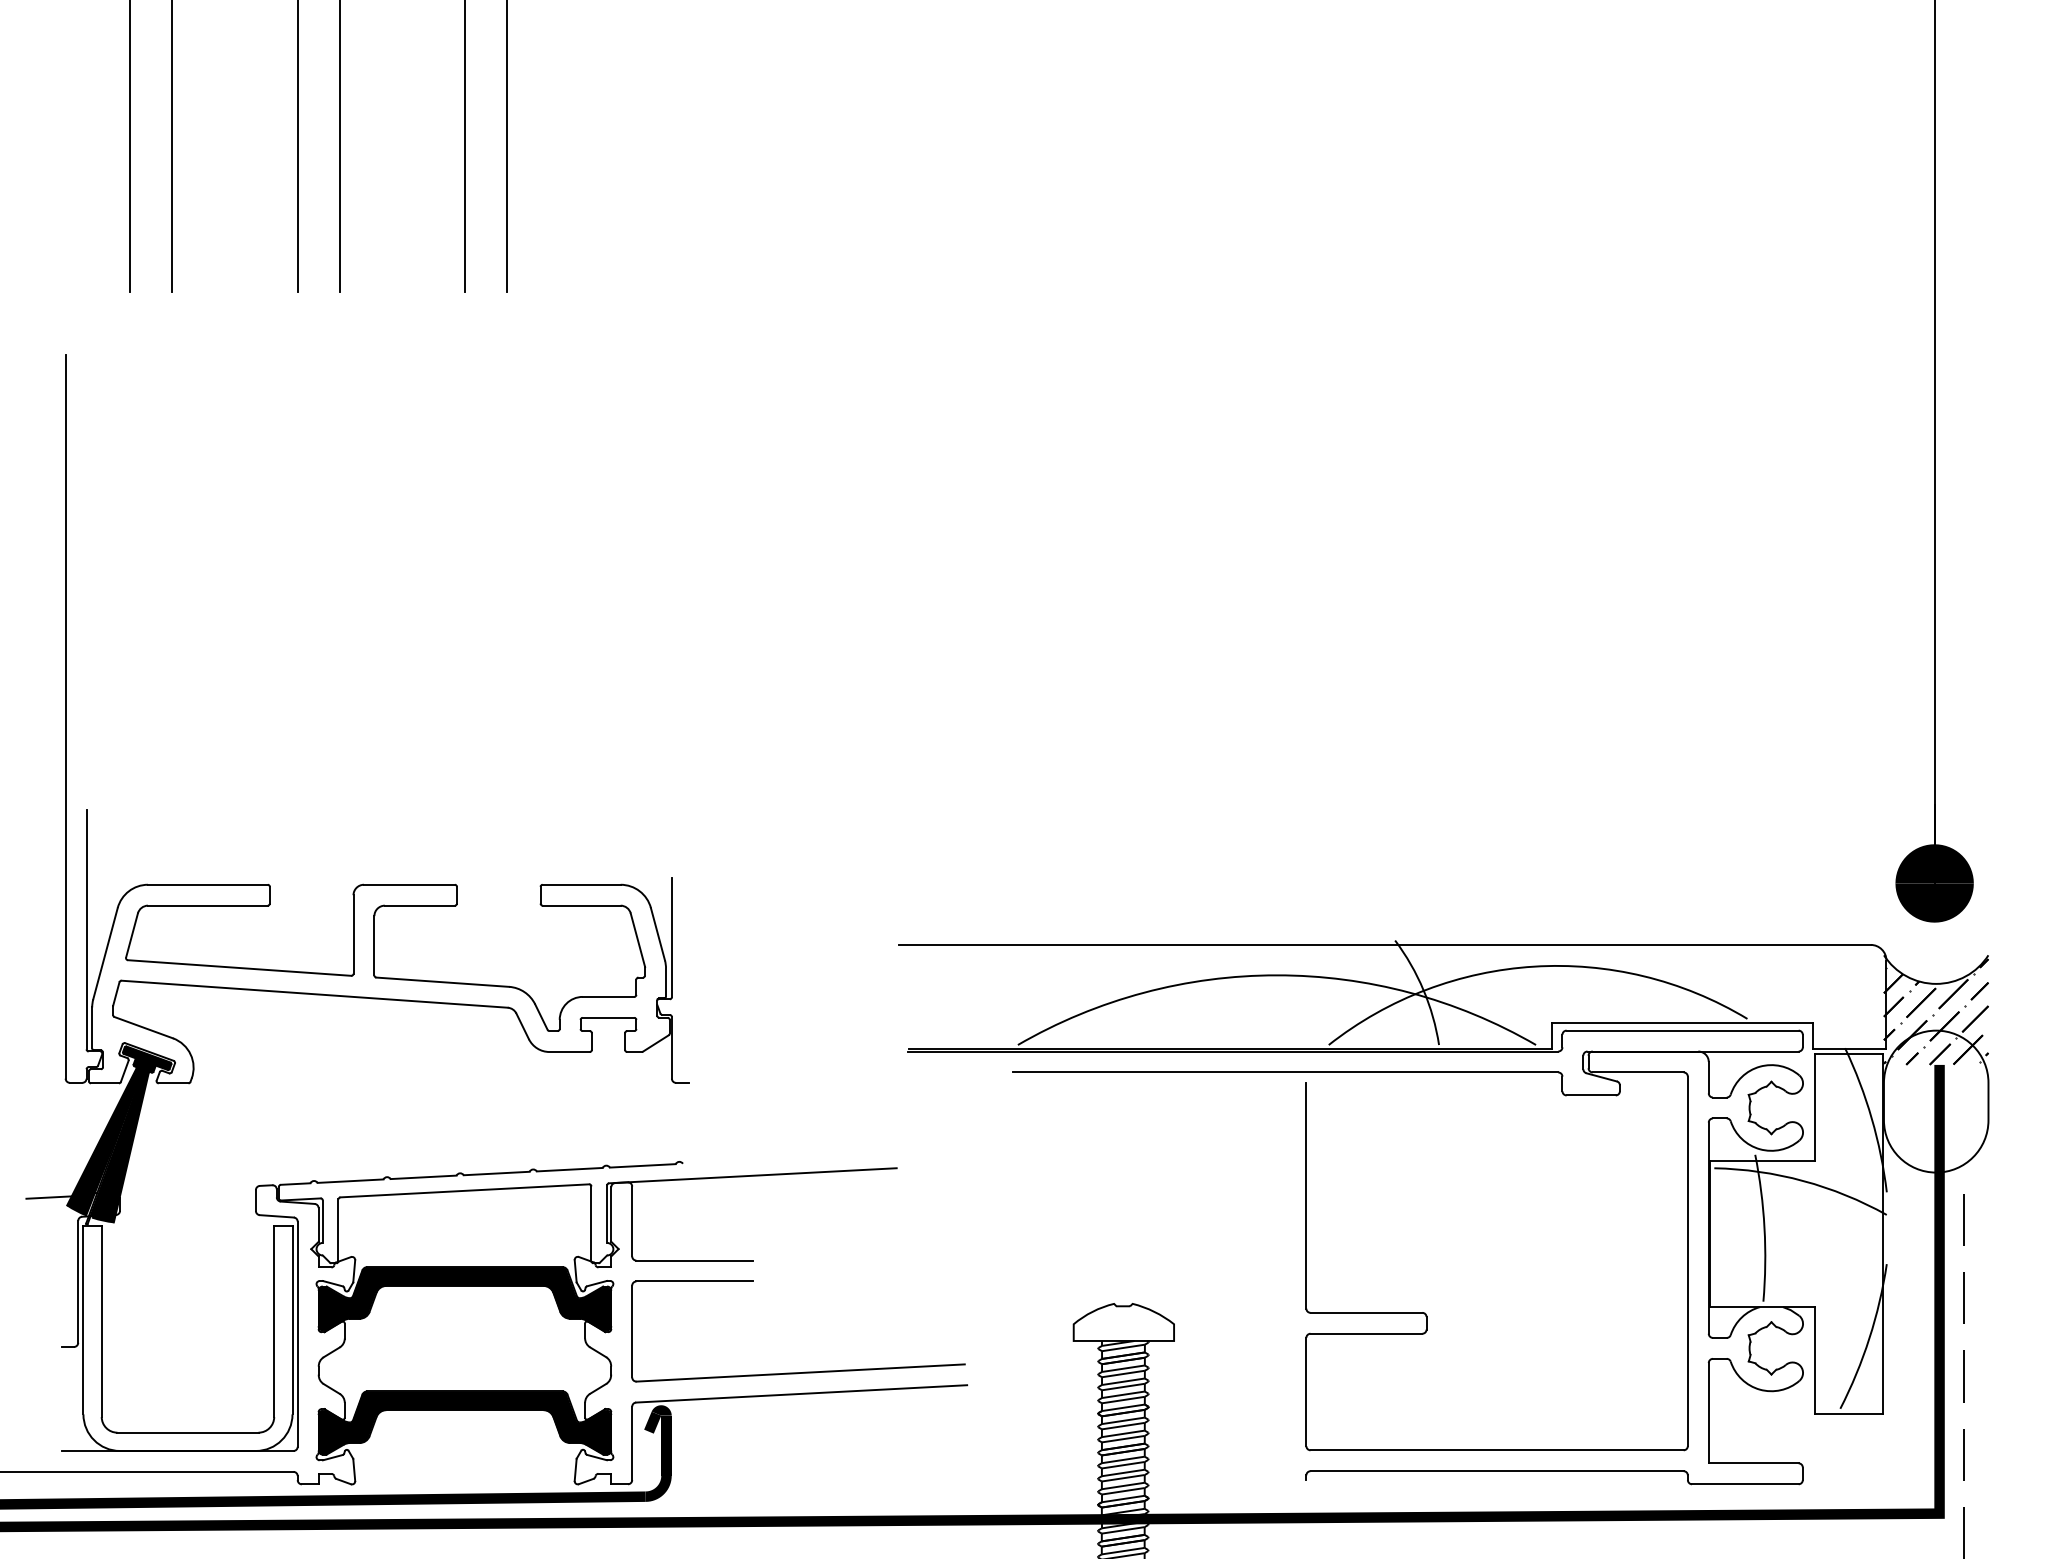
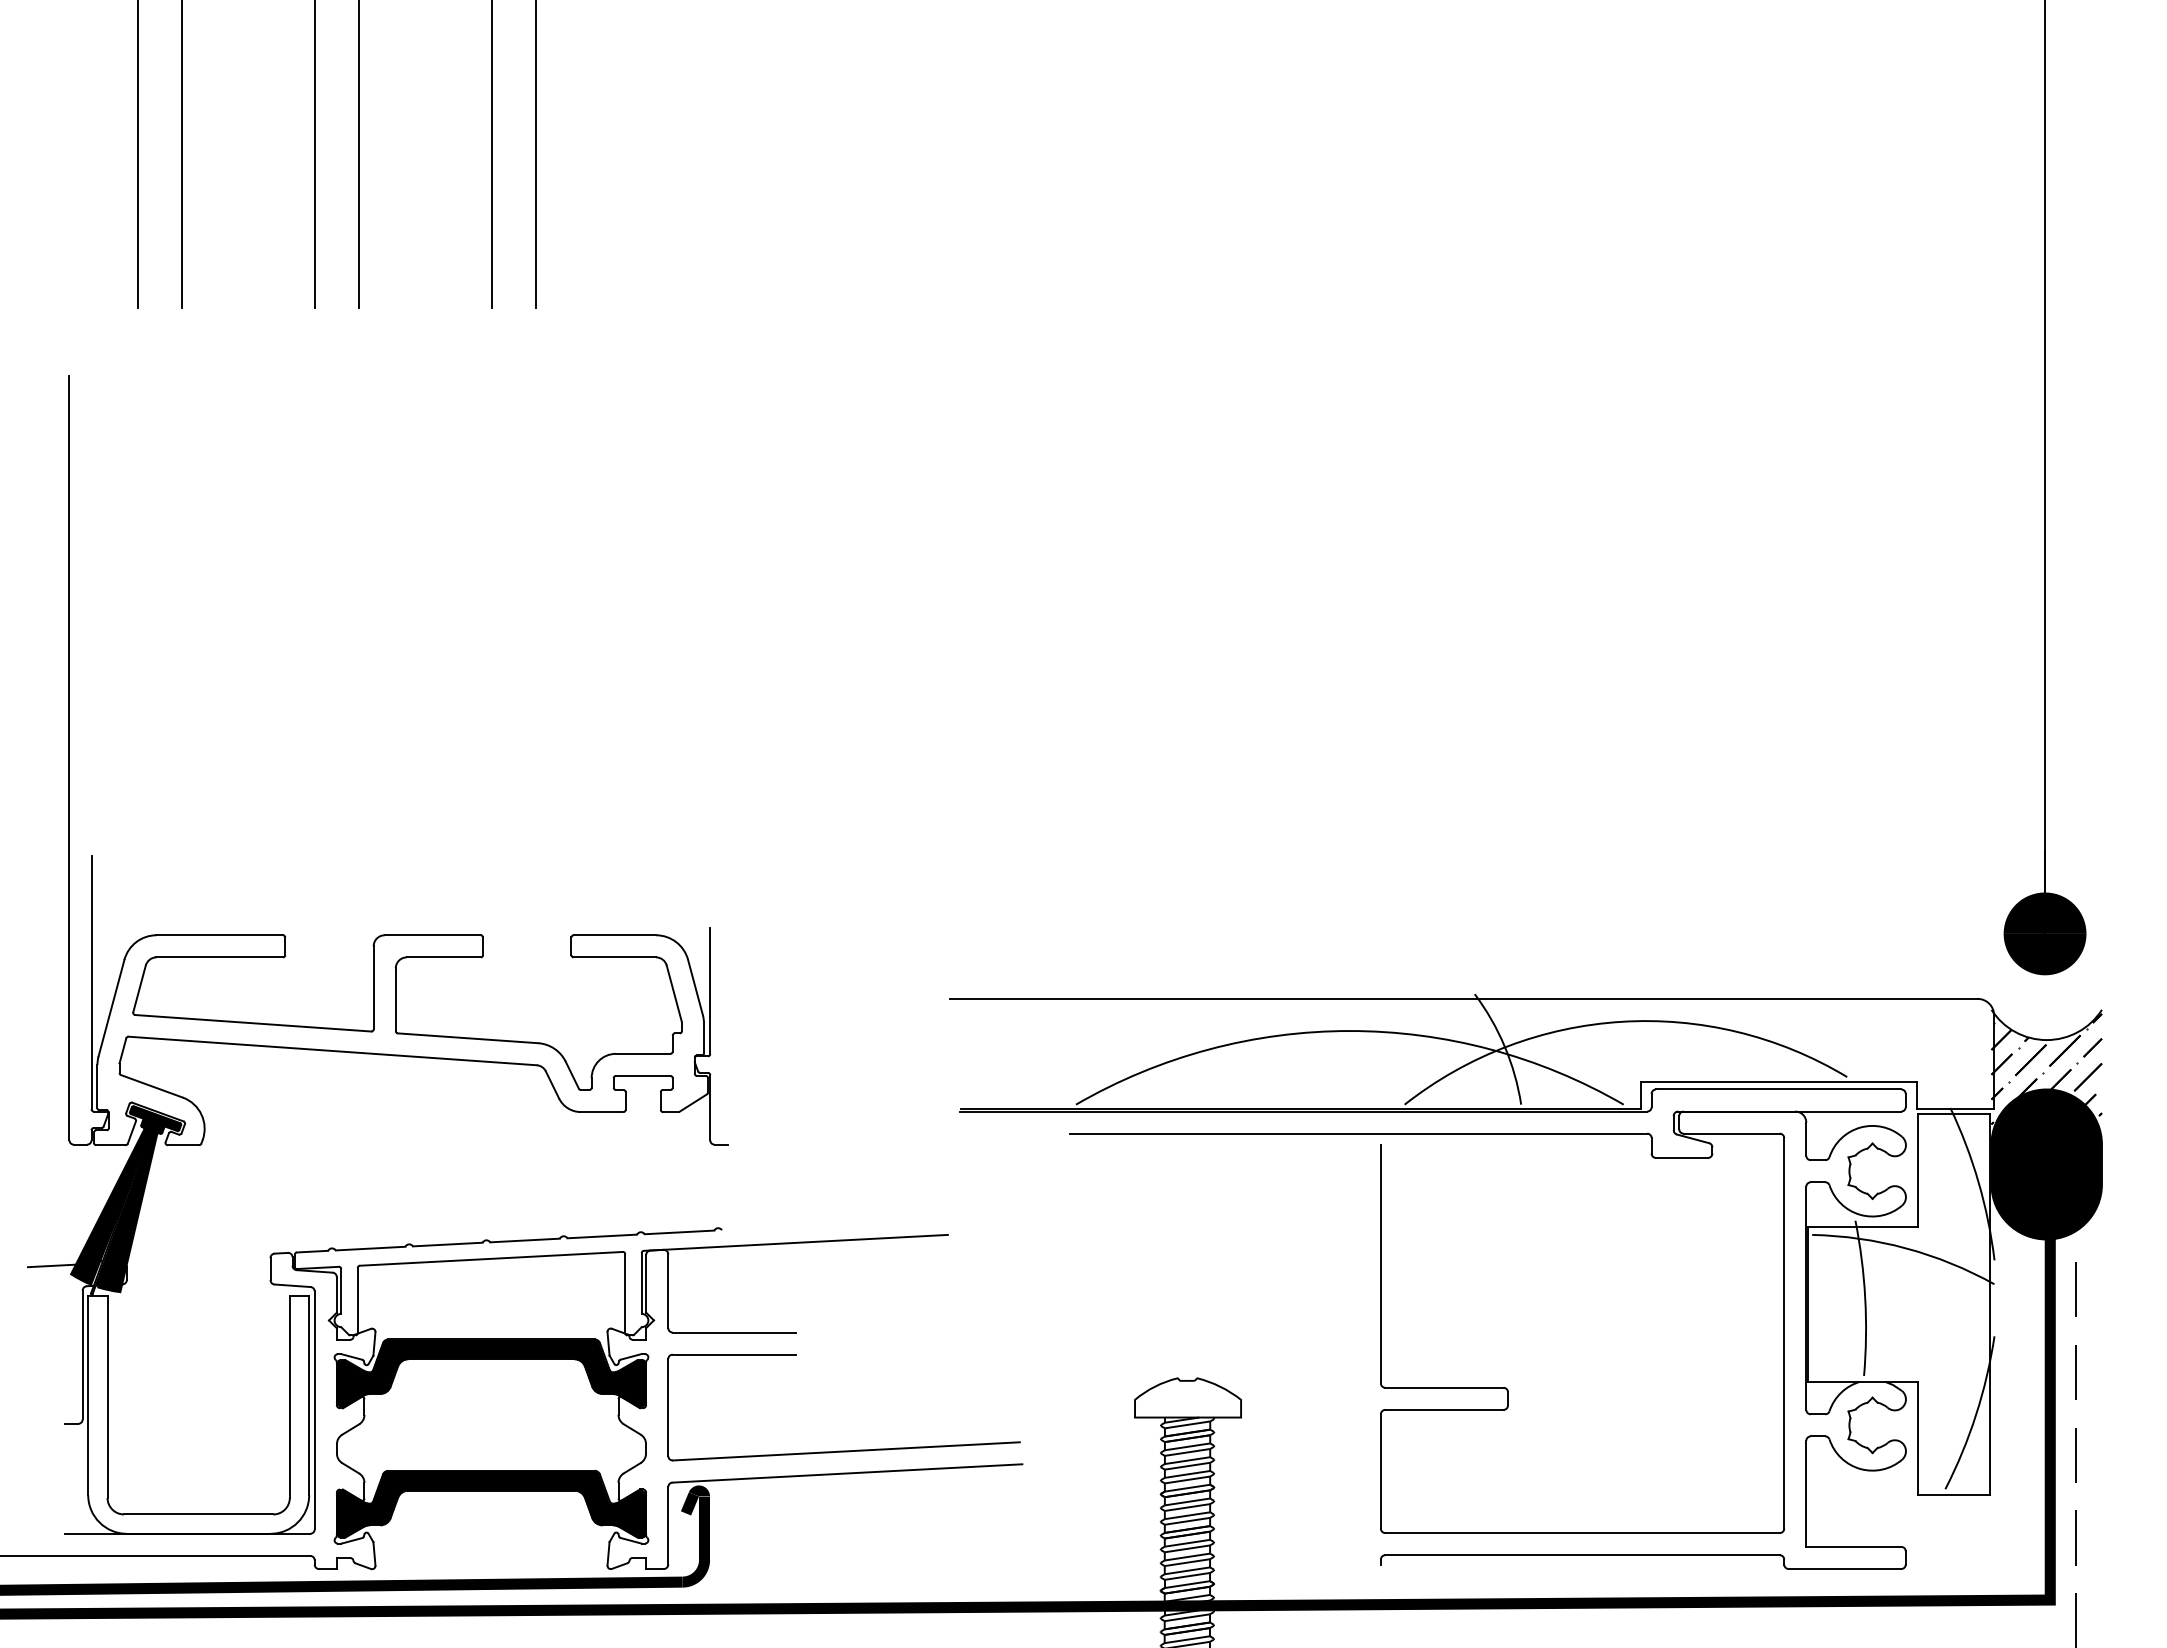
fill: (1935, 1101) -> (2046, 1164), added

